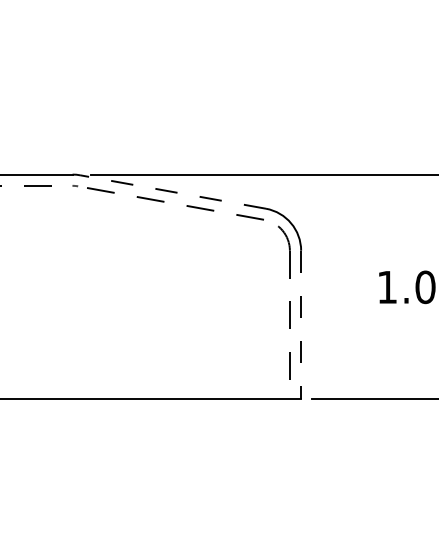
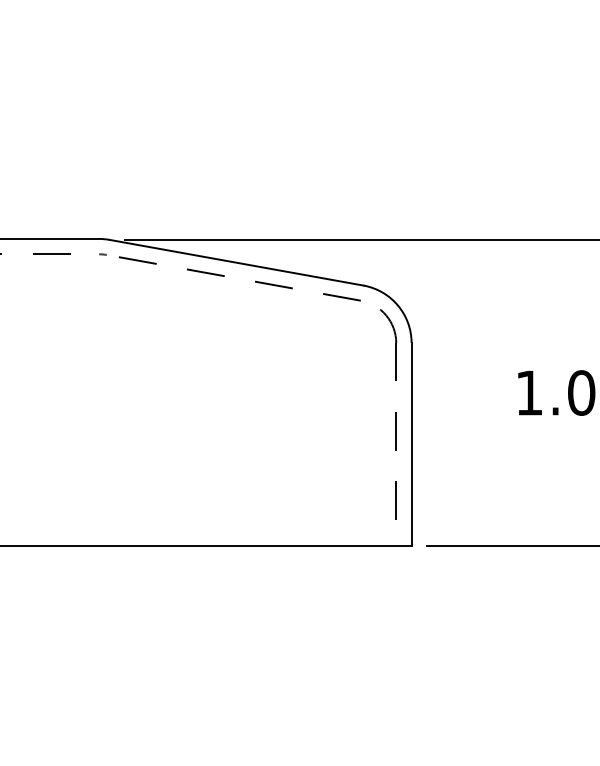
line: (173, 191) -> (236, 262), dashed -> solid
line: (301, 324) -> (411, 444), dashed -> solid

